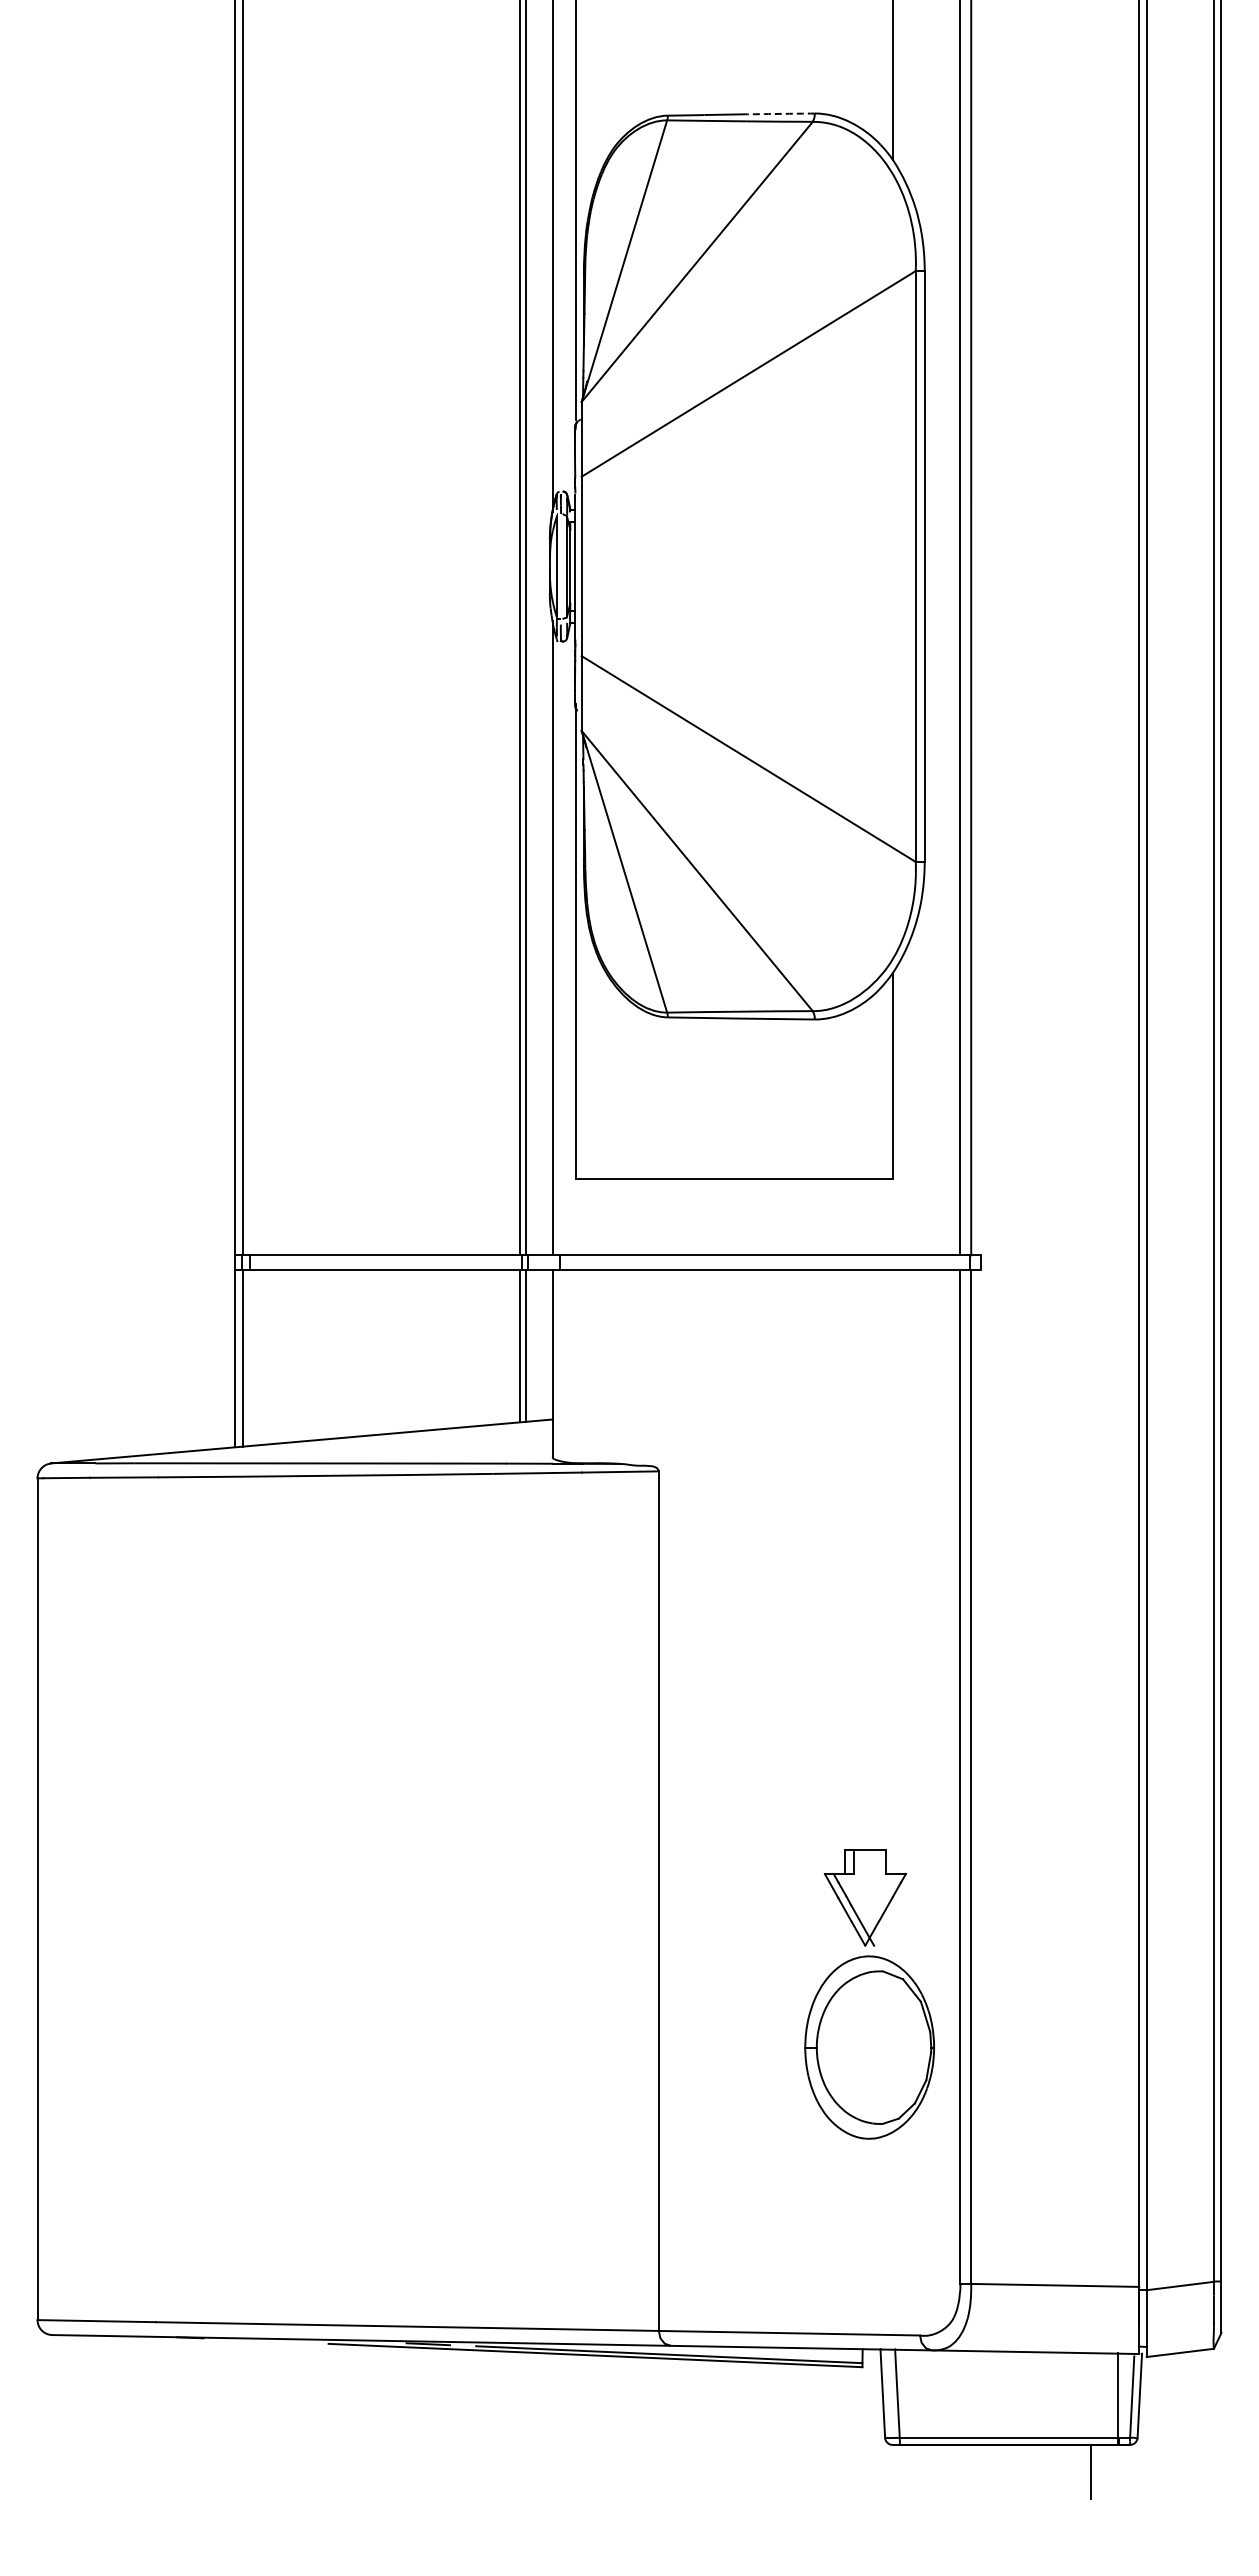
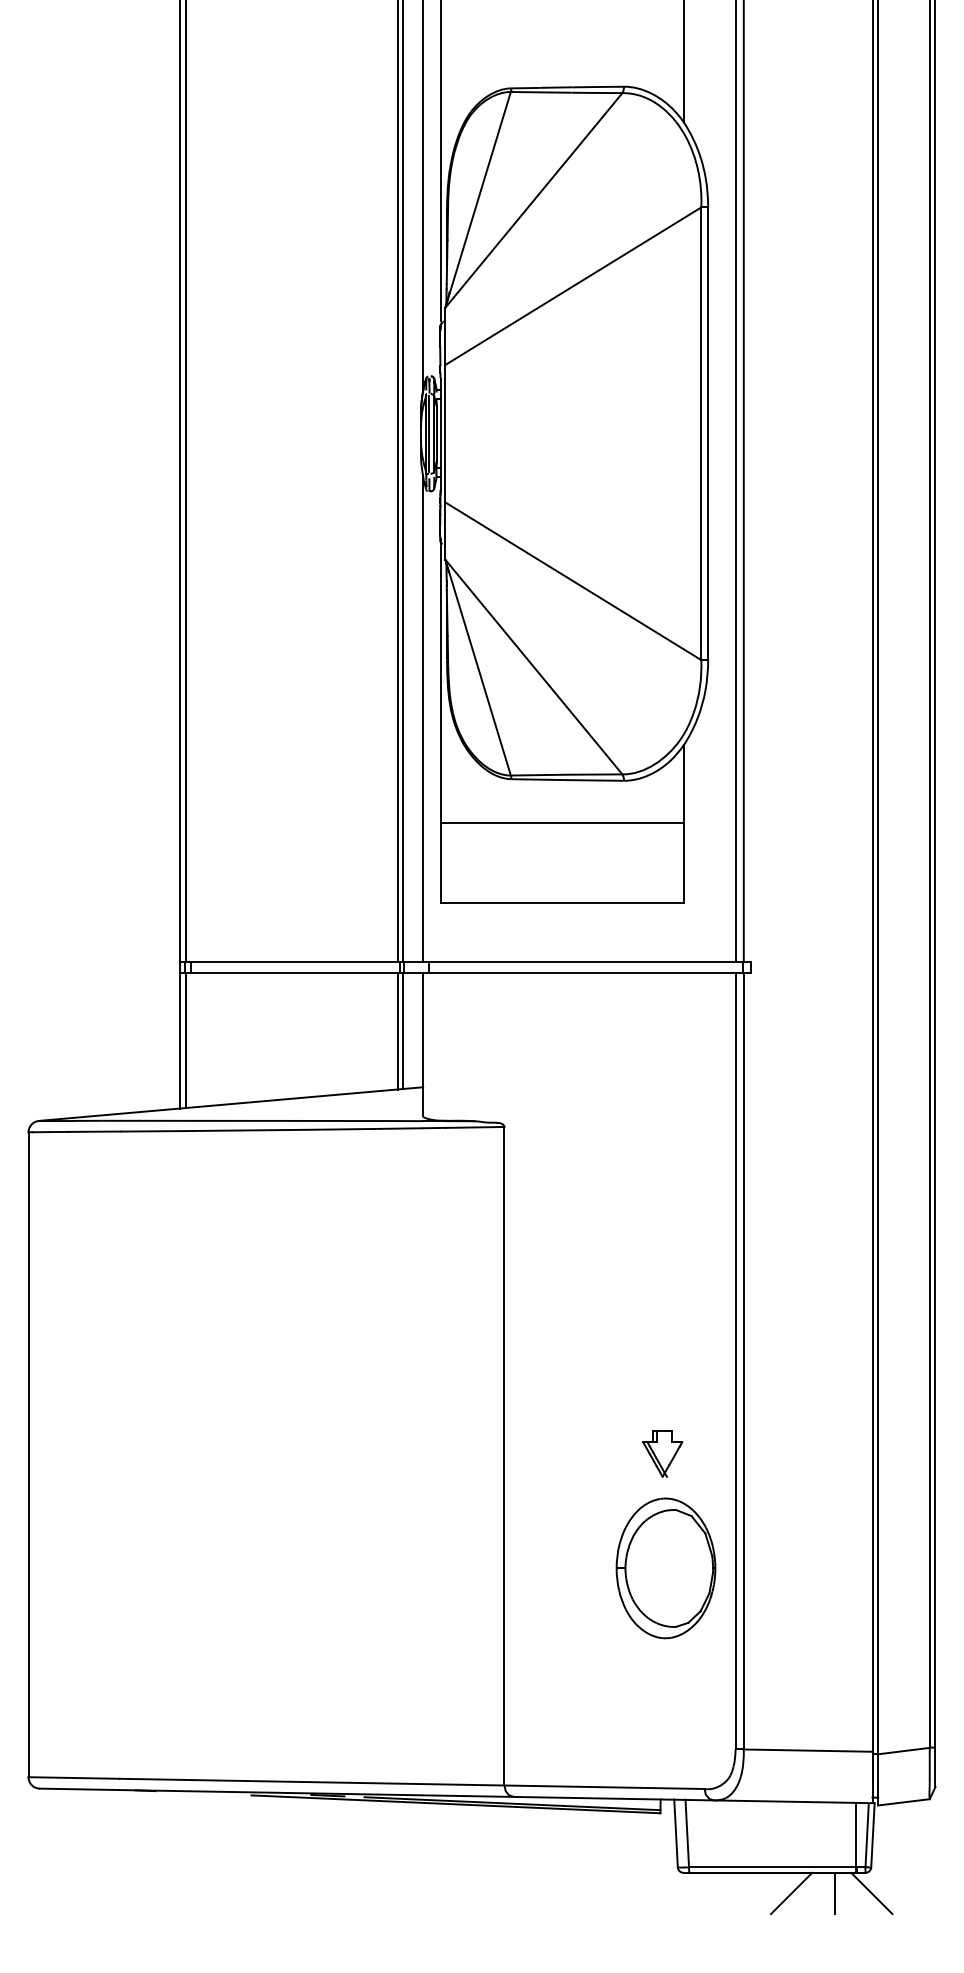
arc: (781, 113) -> (598, 86), dashed -> solid
line: (560, 566) -> (429, 433), added
line: (734, 1074) -> (562, 822), added
part: (865, 1898) -> (662, 1454), size x0.62
line: (1033, 2471) -> (791, 1893), added
line: (1138, 2471) -> (871, 1893), added

